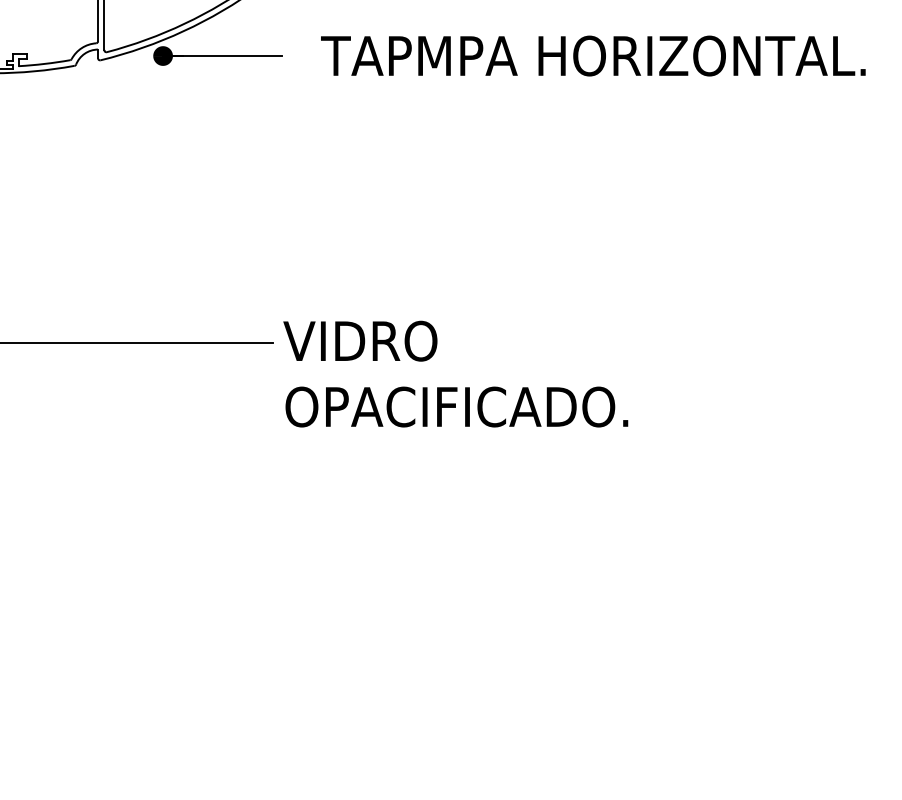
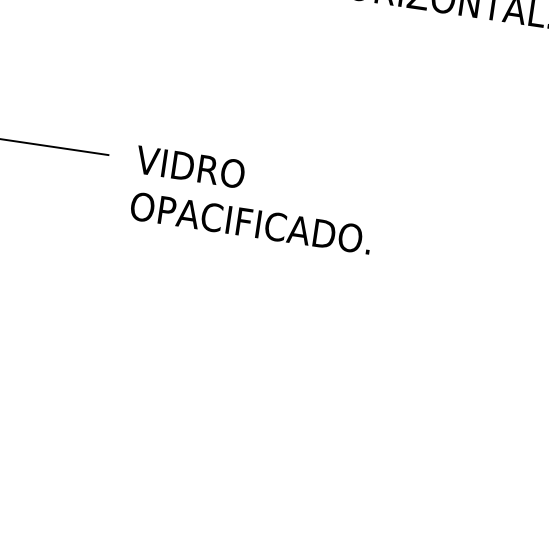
text: (455, 373) -> (253, 199), moved

